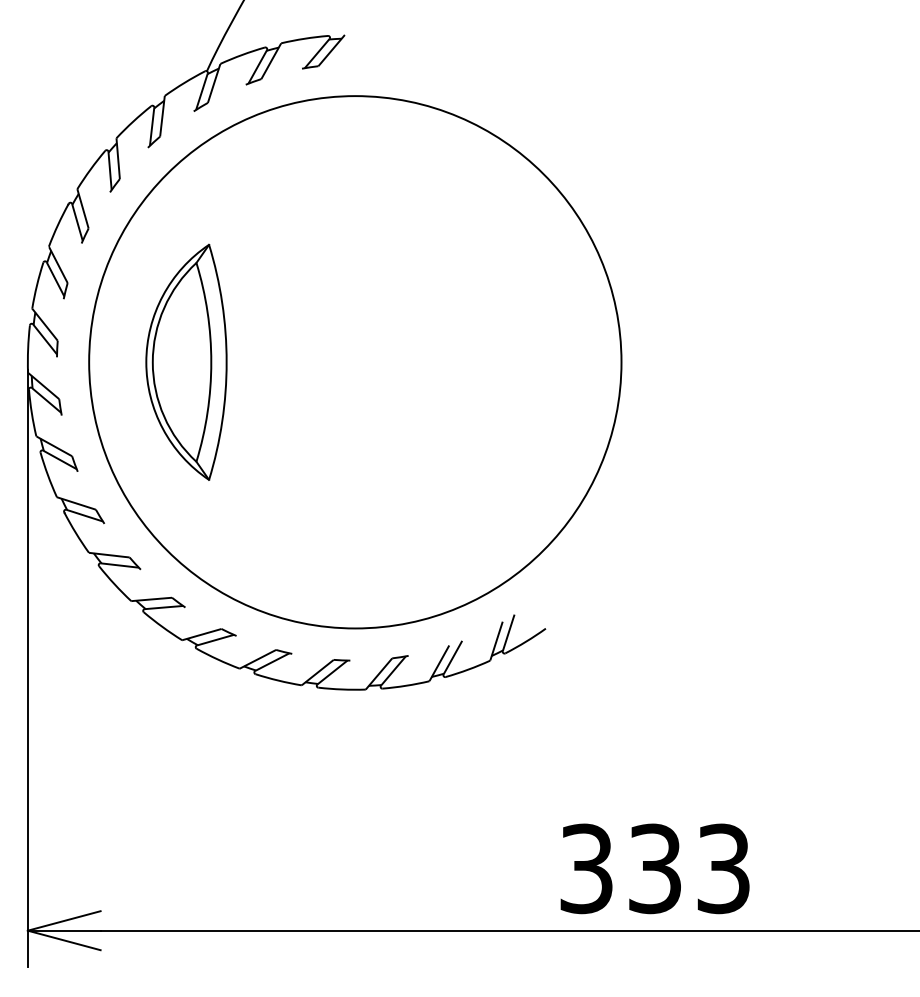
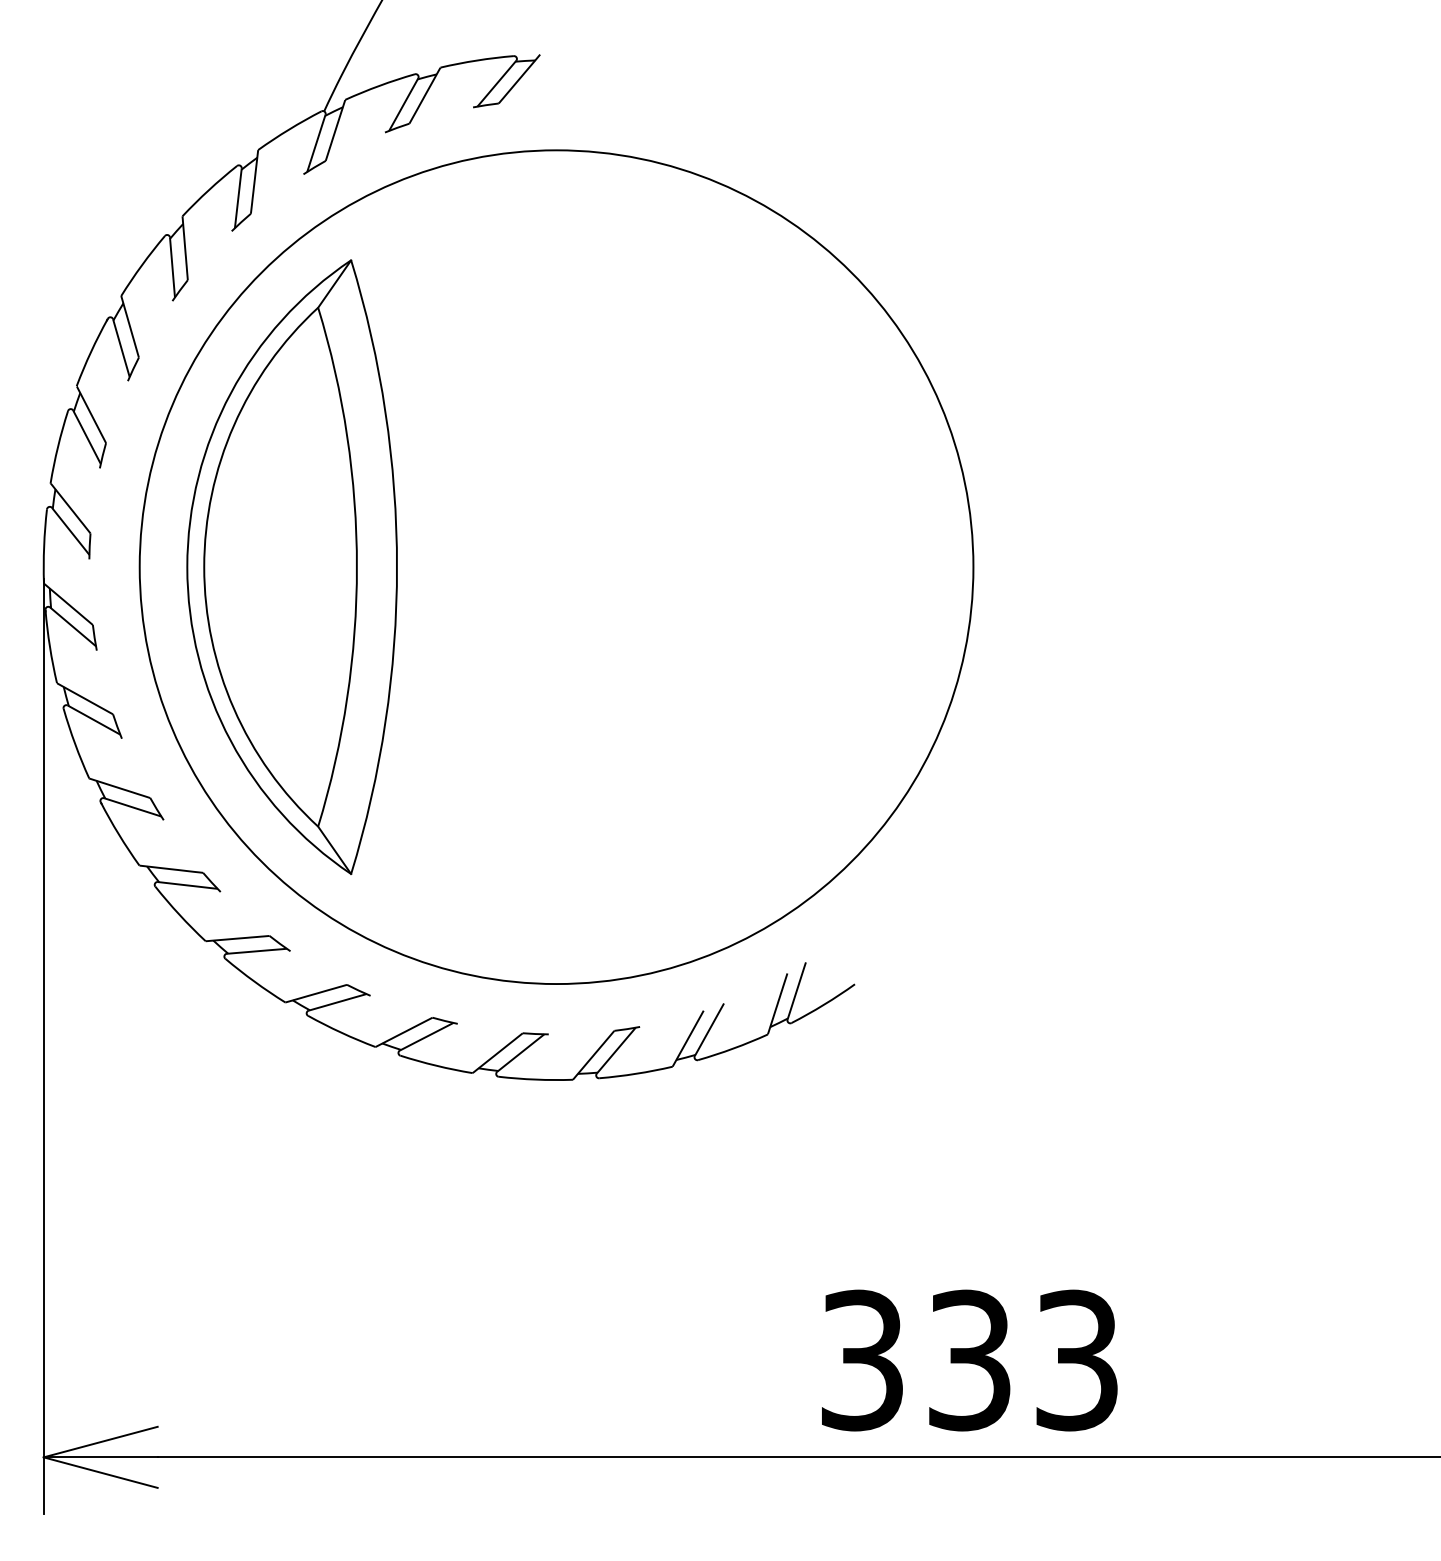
part: (186, 362) -> (292, 567), size x1.67
text: (654, 868) -> (968, 1359), moved

